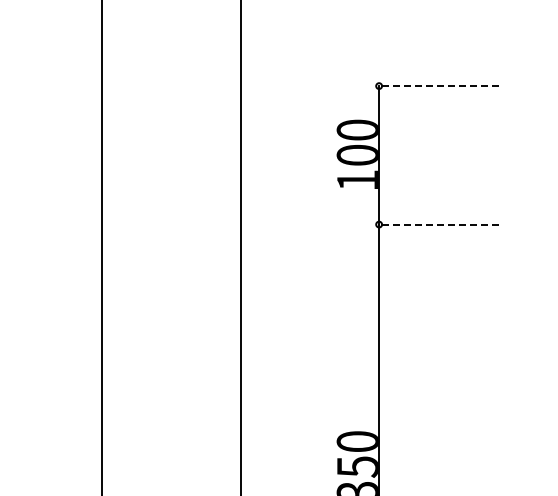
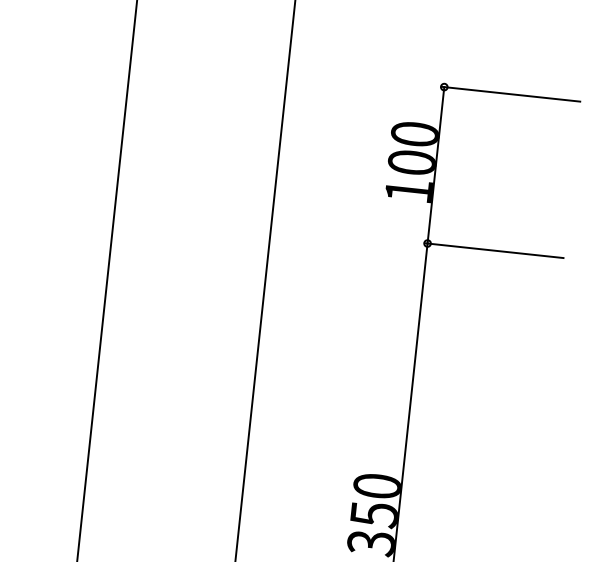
line: (438, 86) -> (511, 94), dashed -> solid
line: (438, 224) -> (494, 250), dashed -> solid

